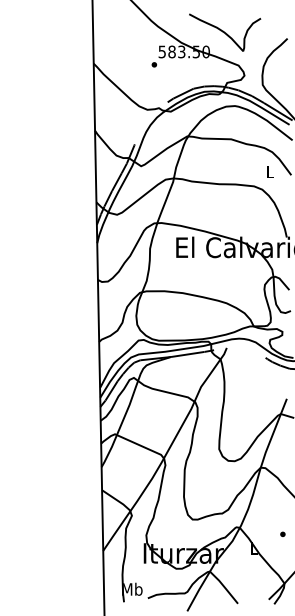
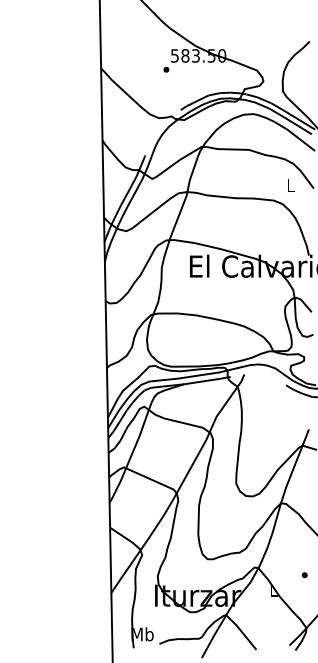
curve: (225, 32) -> (242, 34), removed

